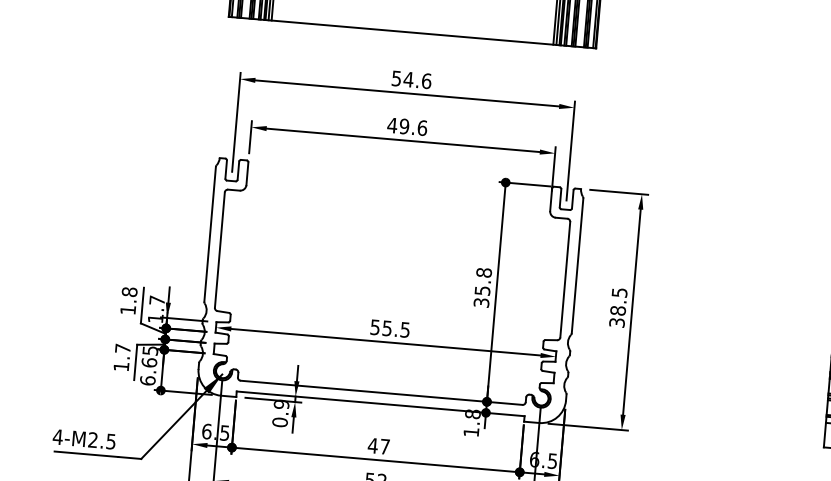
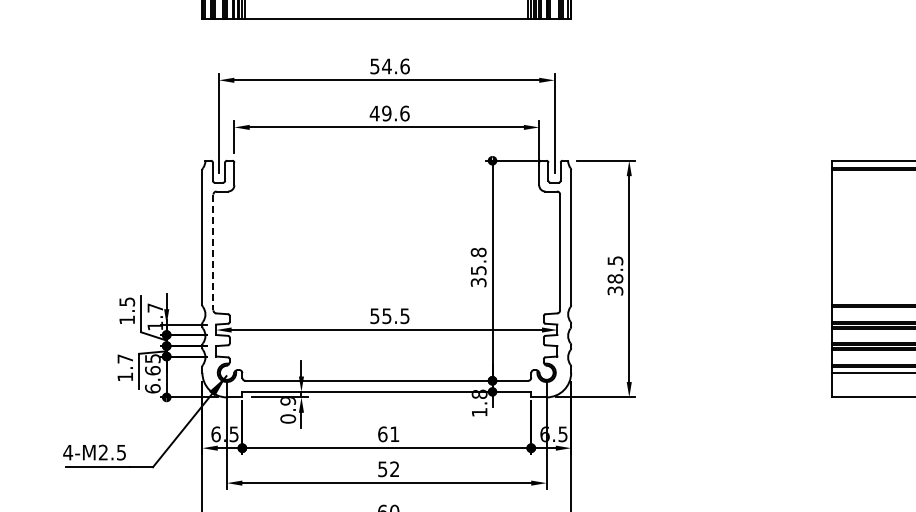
line: (219, 250) -> (213, 252), solid -> dashed
text: (130, 291) -> (127, 301), 1.8 -> 1.5
text: (378, 446) -> (388, 434), 47 -> 61

